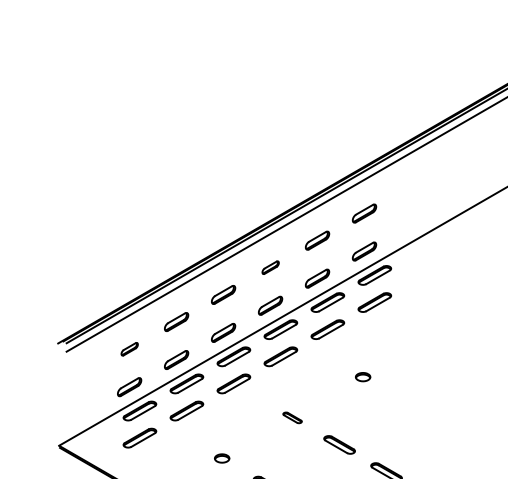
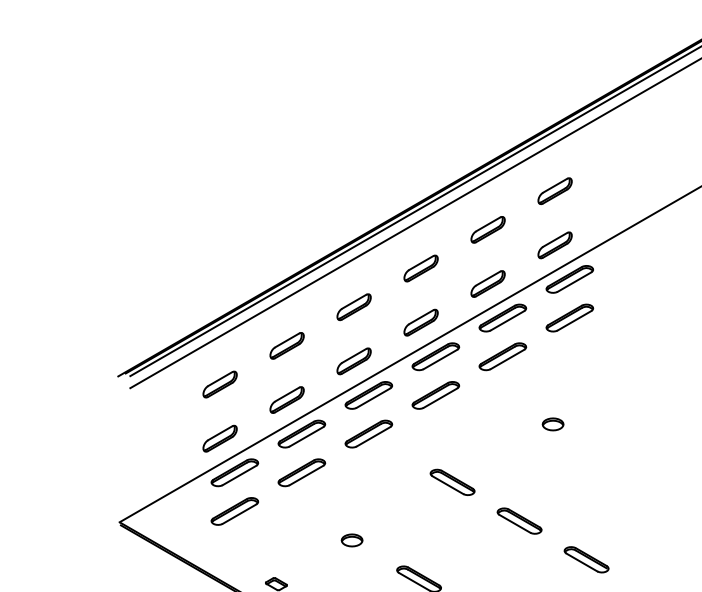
part: (270, 267) -> (421, 268), size x1.43
part: (129, 349) -> (219, 385), size x1.43
part: (292, 417) -> (452, 481), size x1.67

